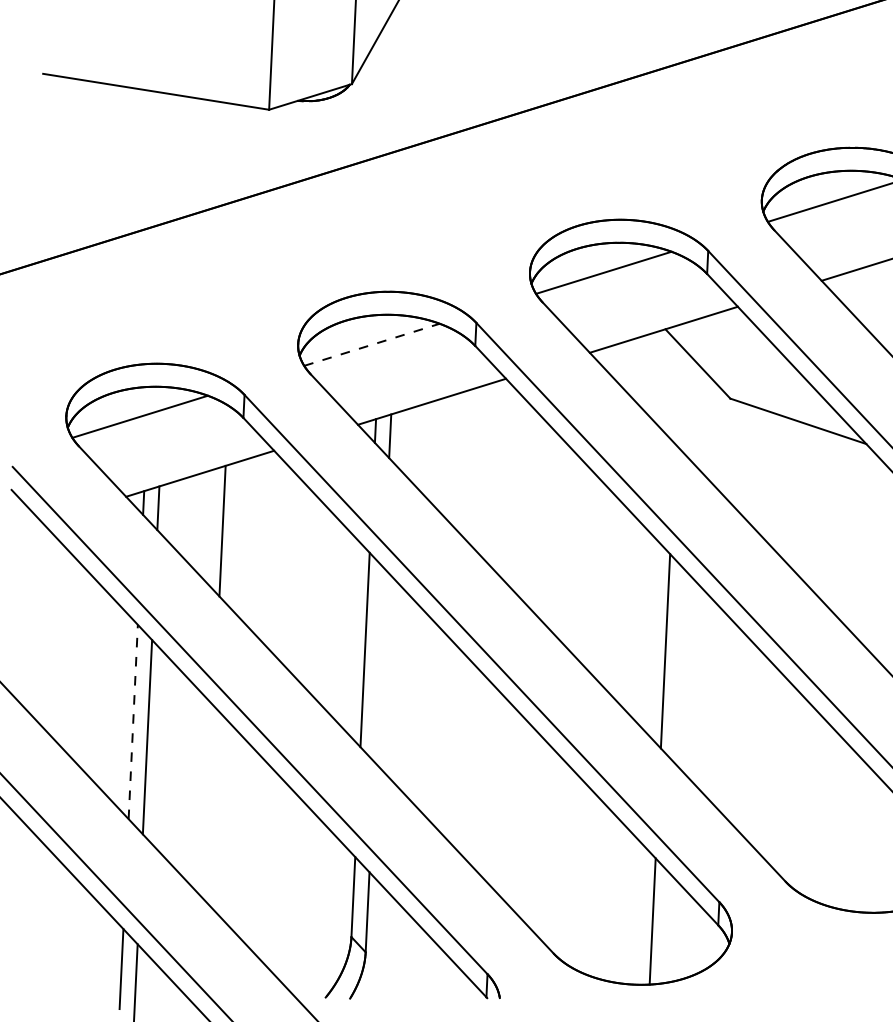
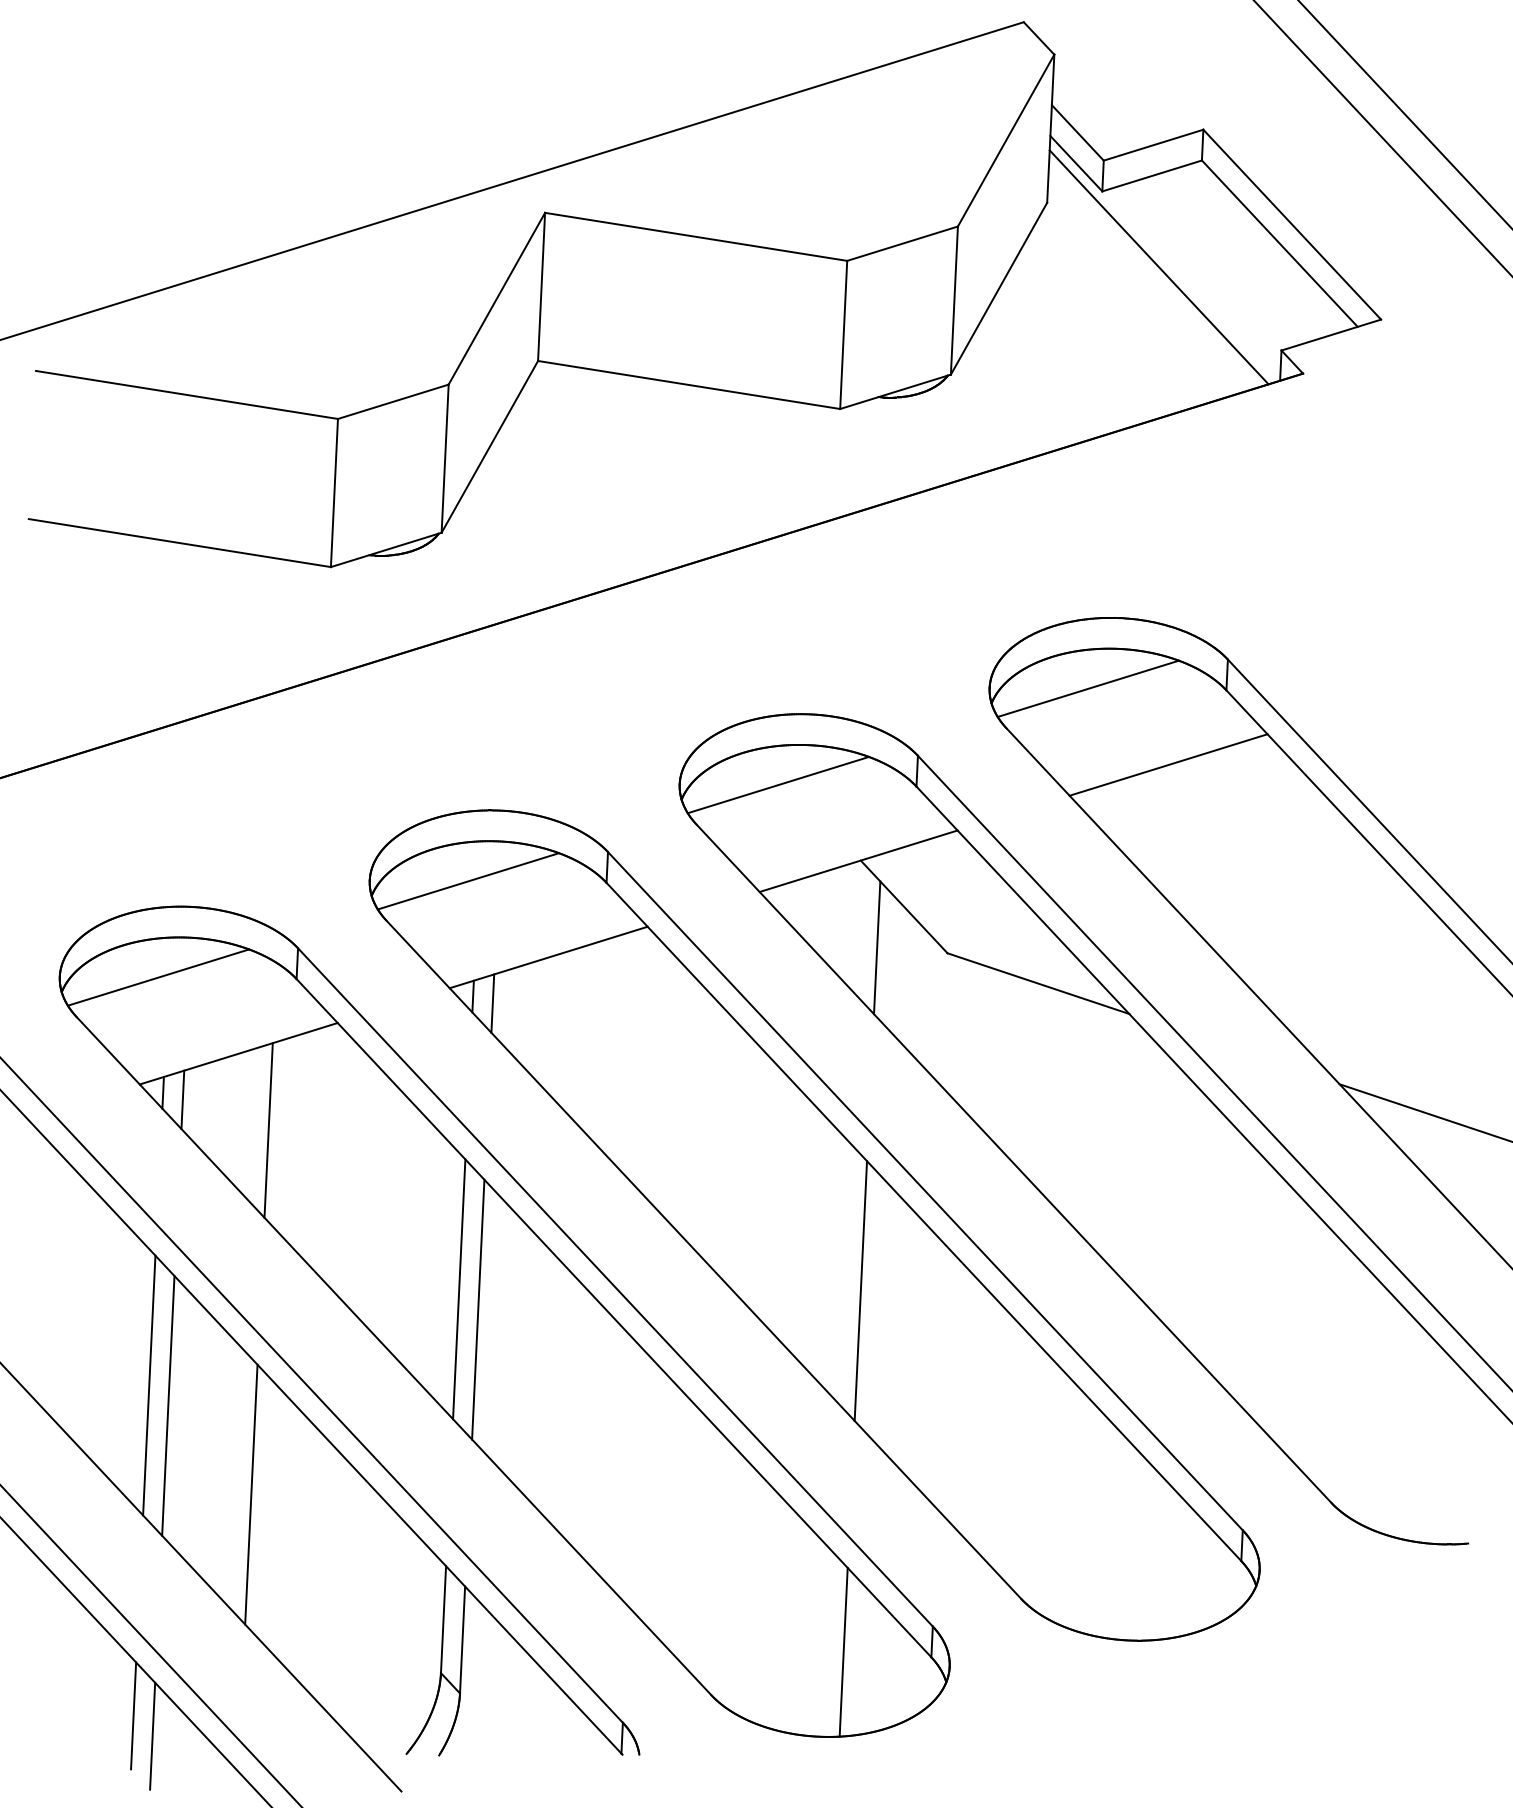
line: (372, 344) -> (468, 881), dashed -> solid
line: (677, 394) -> (877, 947), added
line: (379, 665) -> (478, 1309), added
line: (133, 721) -> (149, 1385), dashed -> solid
line: (209, 803) -> (251, 1494), added

